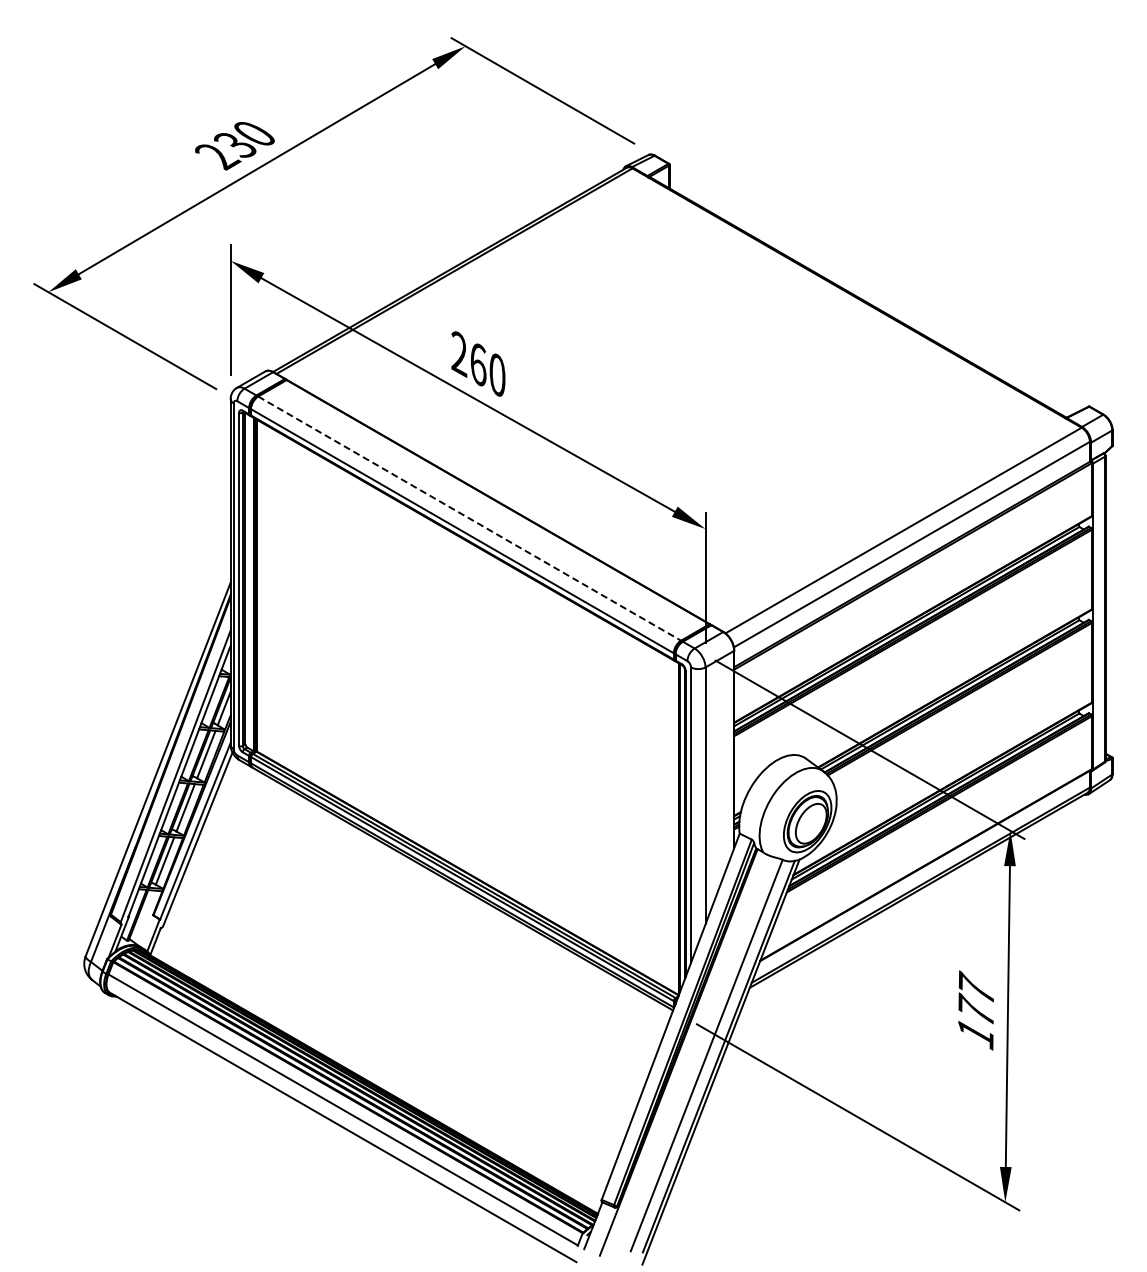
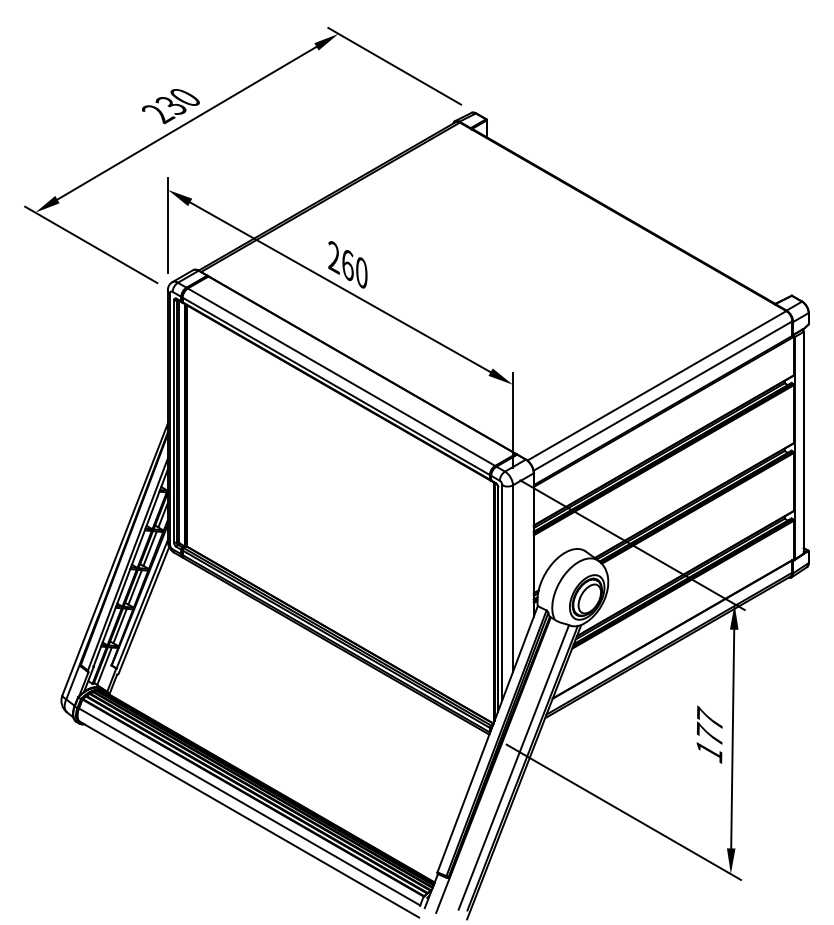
line: (470, 518) -> (342, 377), dashed -> solid
line: (143, 916) -> (104, 666), added

